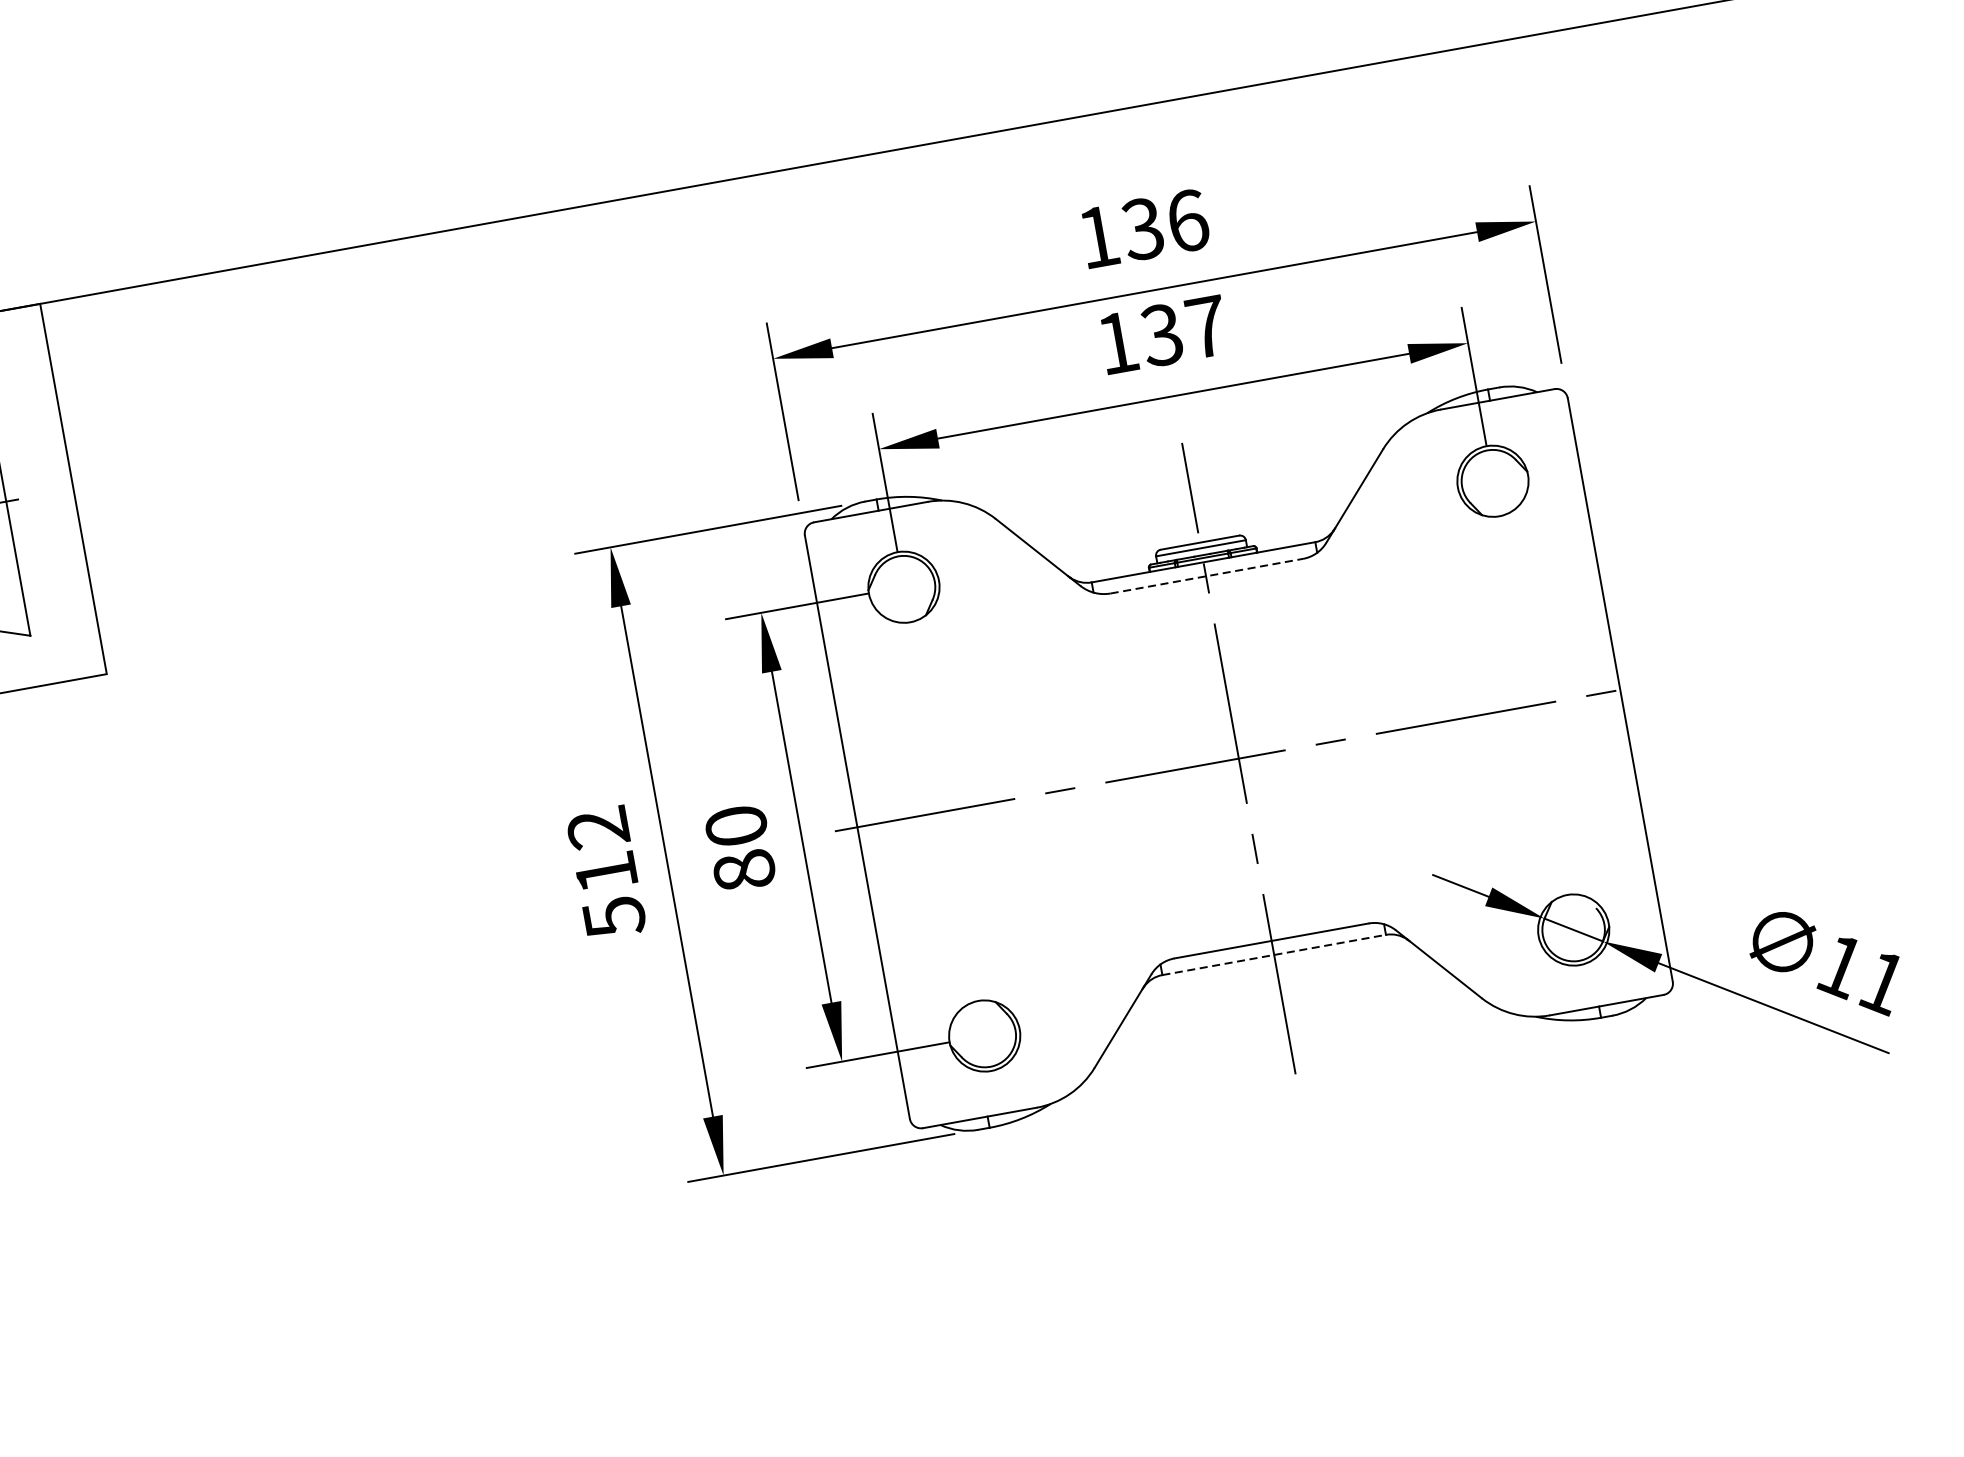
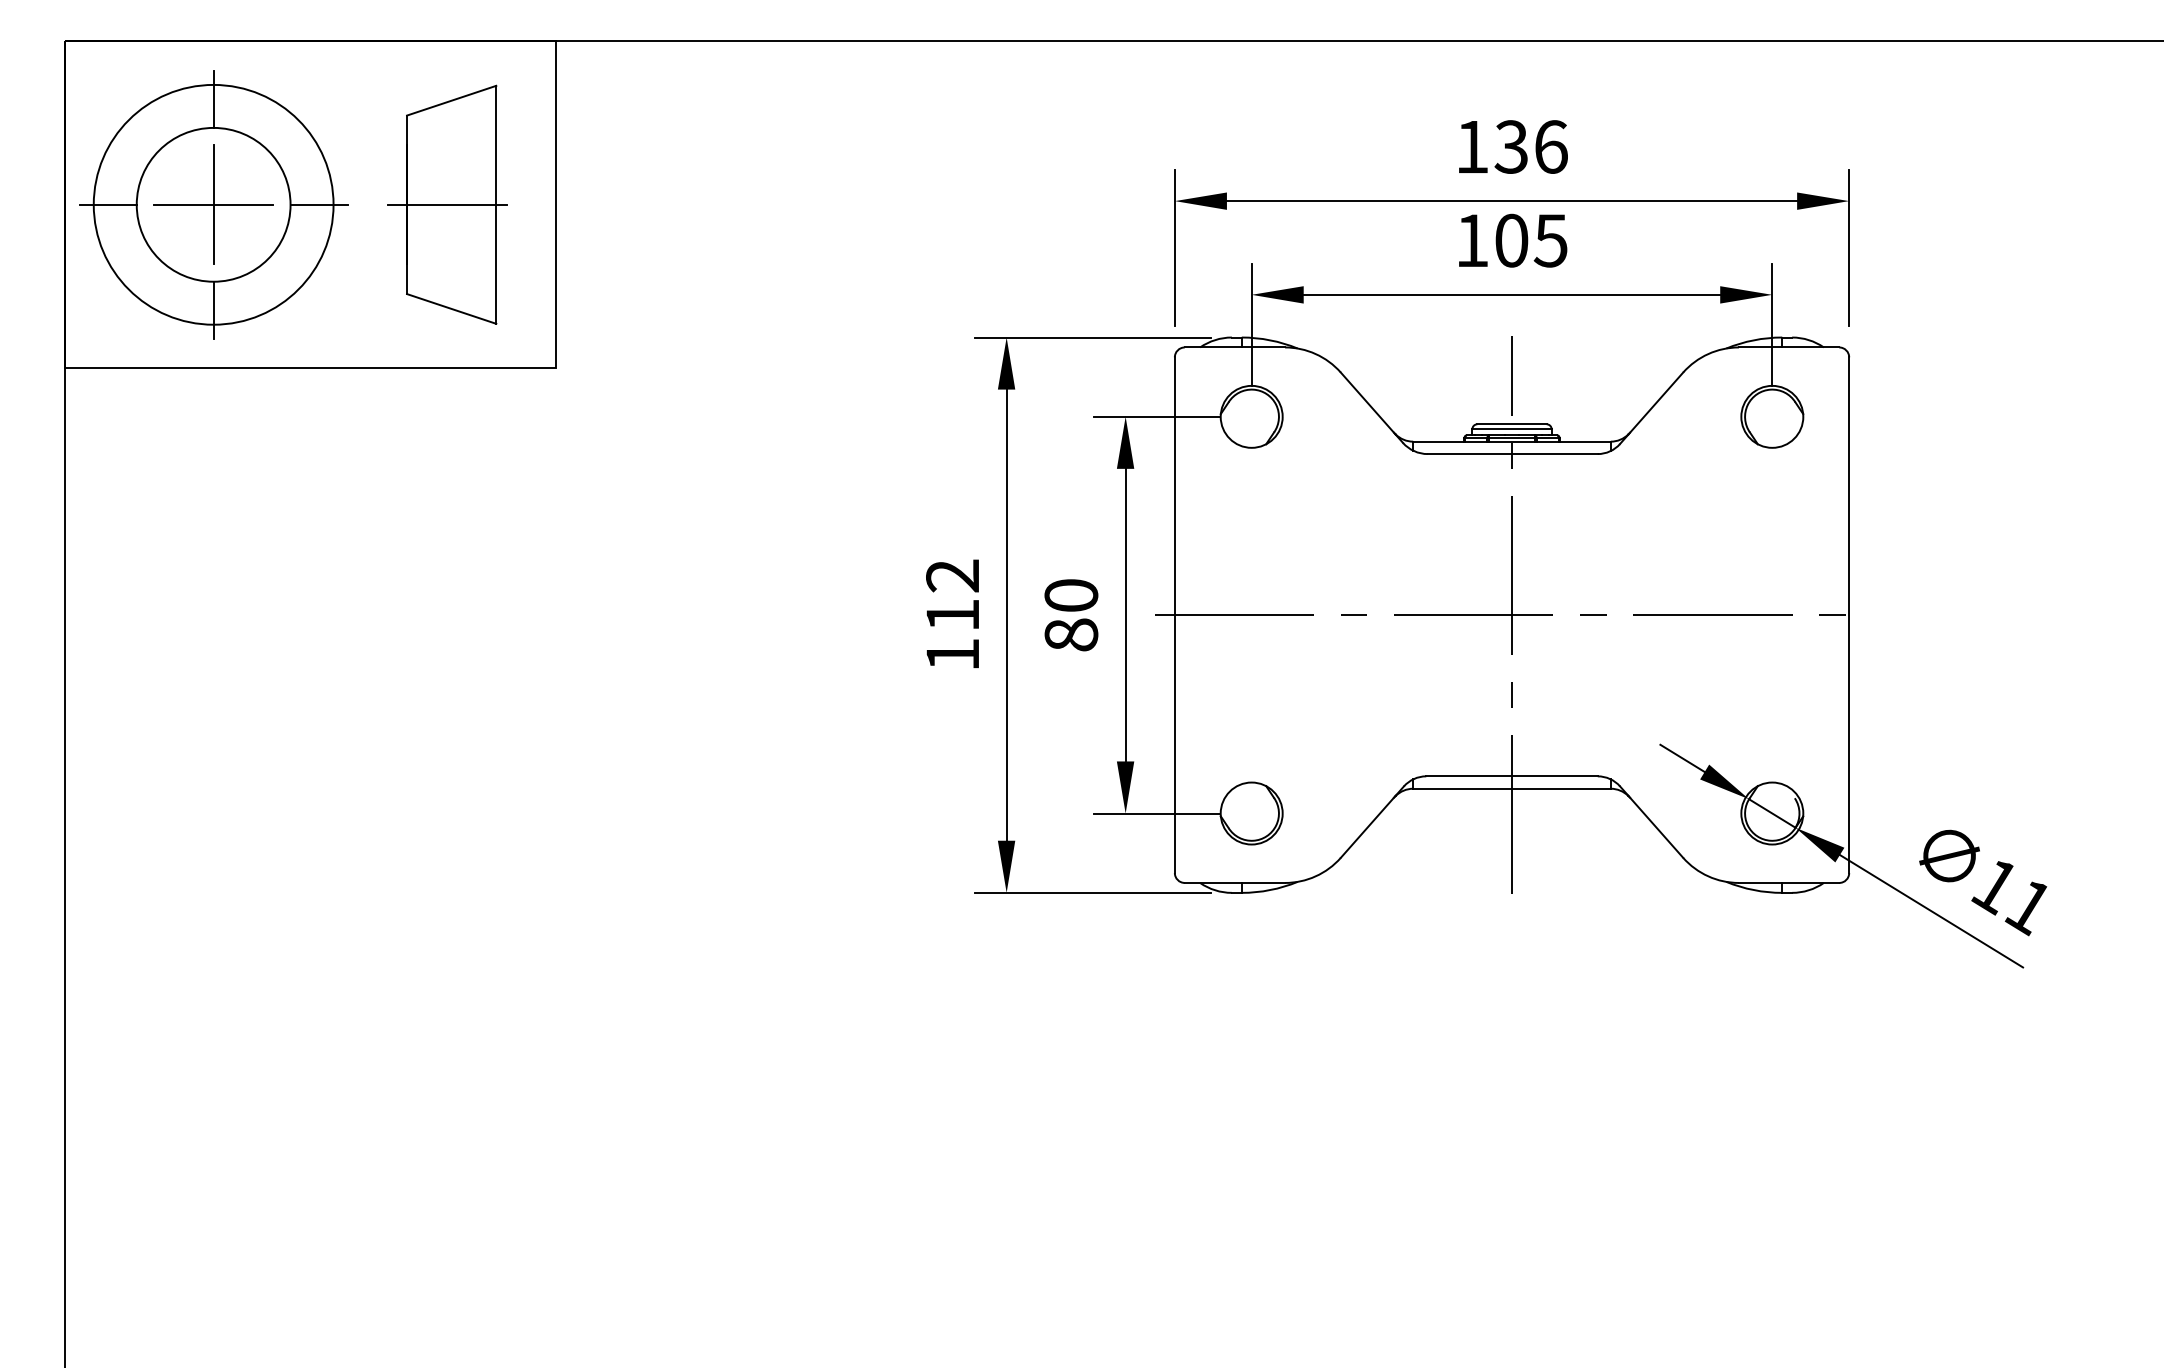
text: (1183, 330) -> (1530, 240), 137 -> 105
line: (1207, 576) -> (1513, 454), dashed -> solid
text: (614, 918) -> (952, 655), 512 -> 112
line: (1274, 954) -> (1512, 788), dashed -> solid

